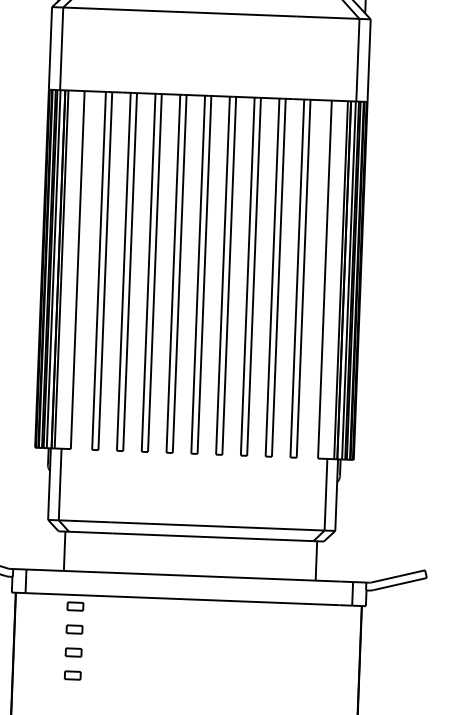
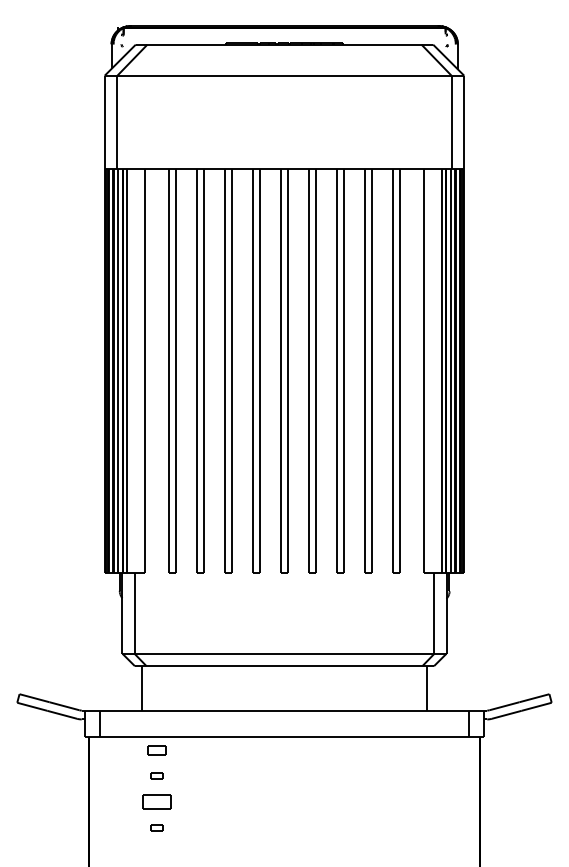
part: (74, 629) -> (156, 776), size x0.7
part: (73, 652) -> (156, 802), size x1.6
part: (72, 675) -> (156, 827), size x0.7

